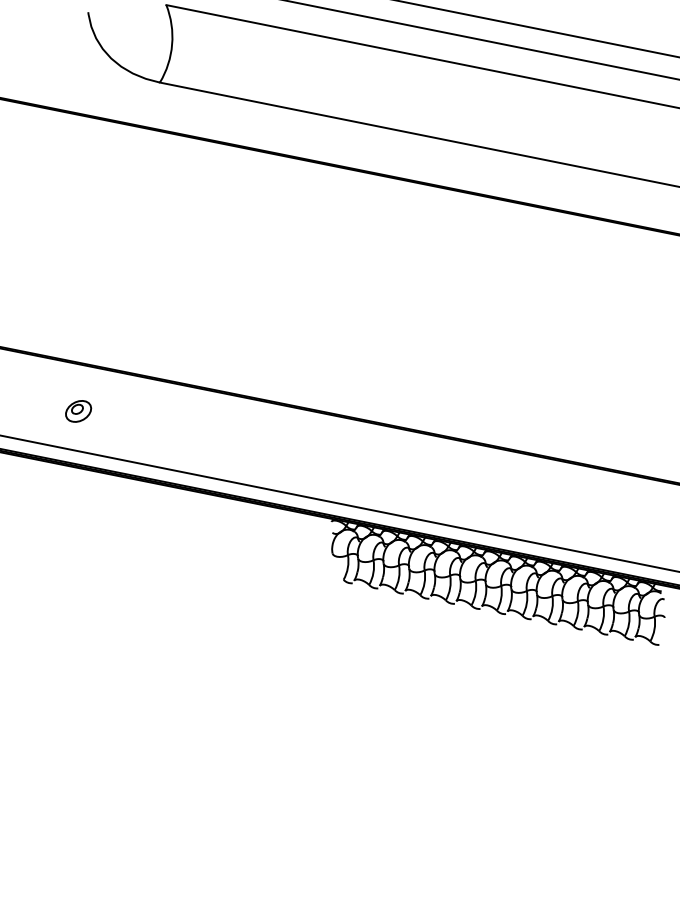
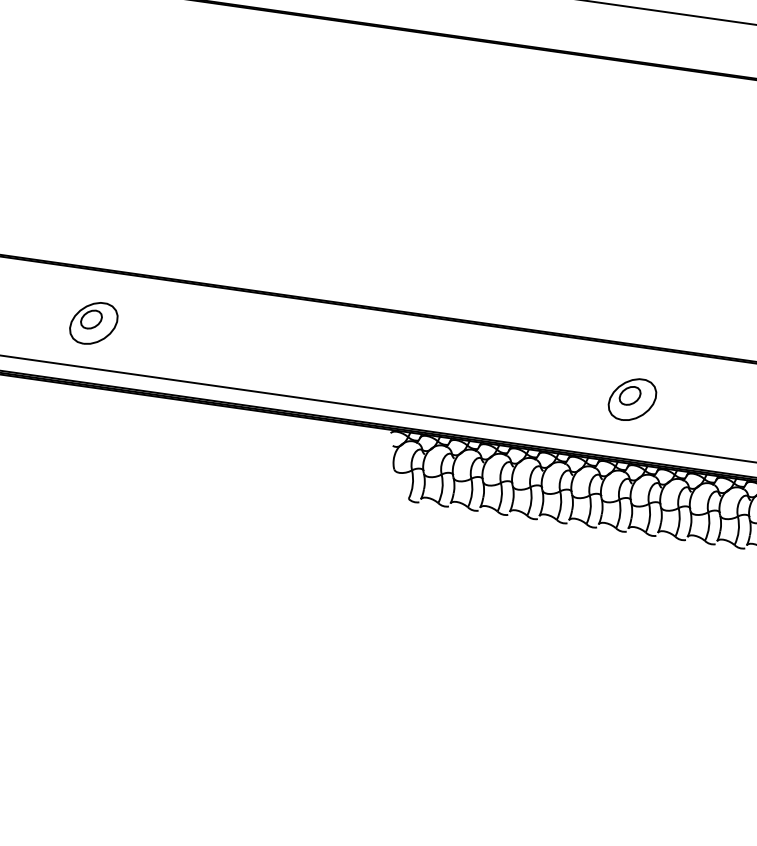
part: (78, 411) -> (93, 323), size x1.67
part: (543, 504) -> (632, 399), added

